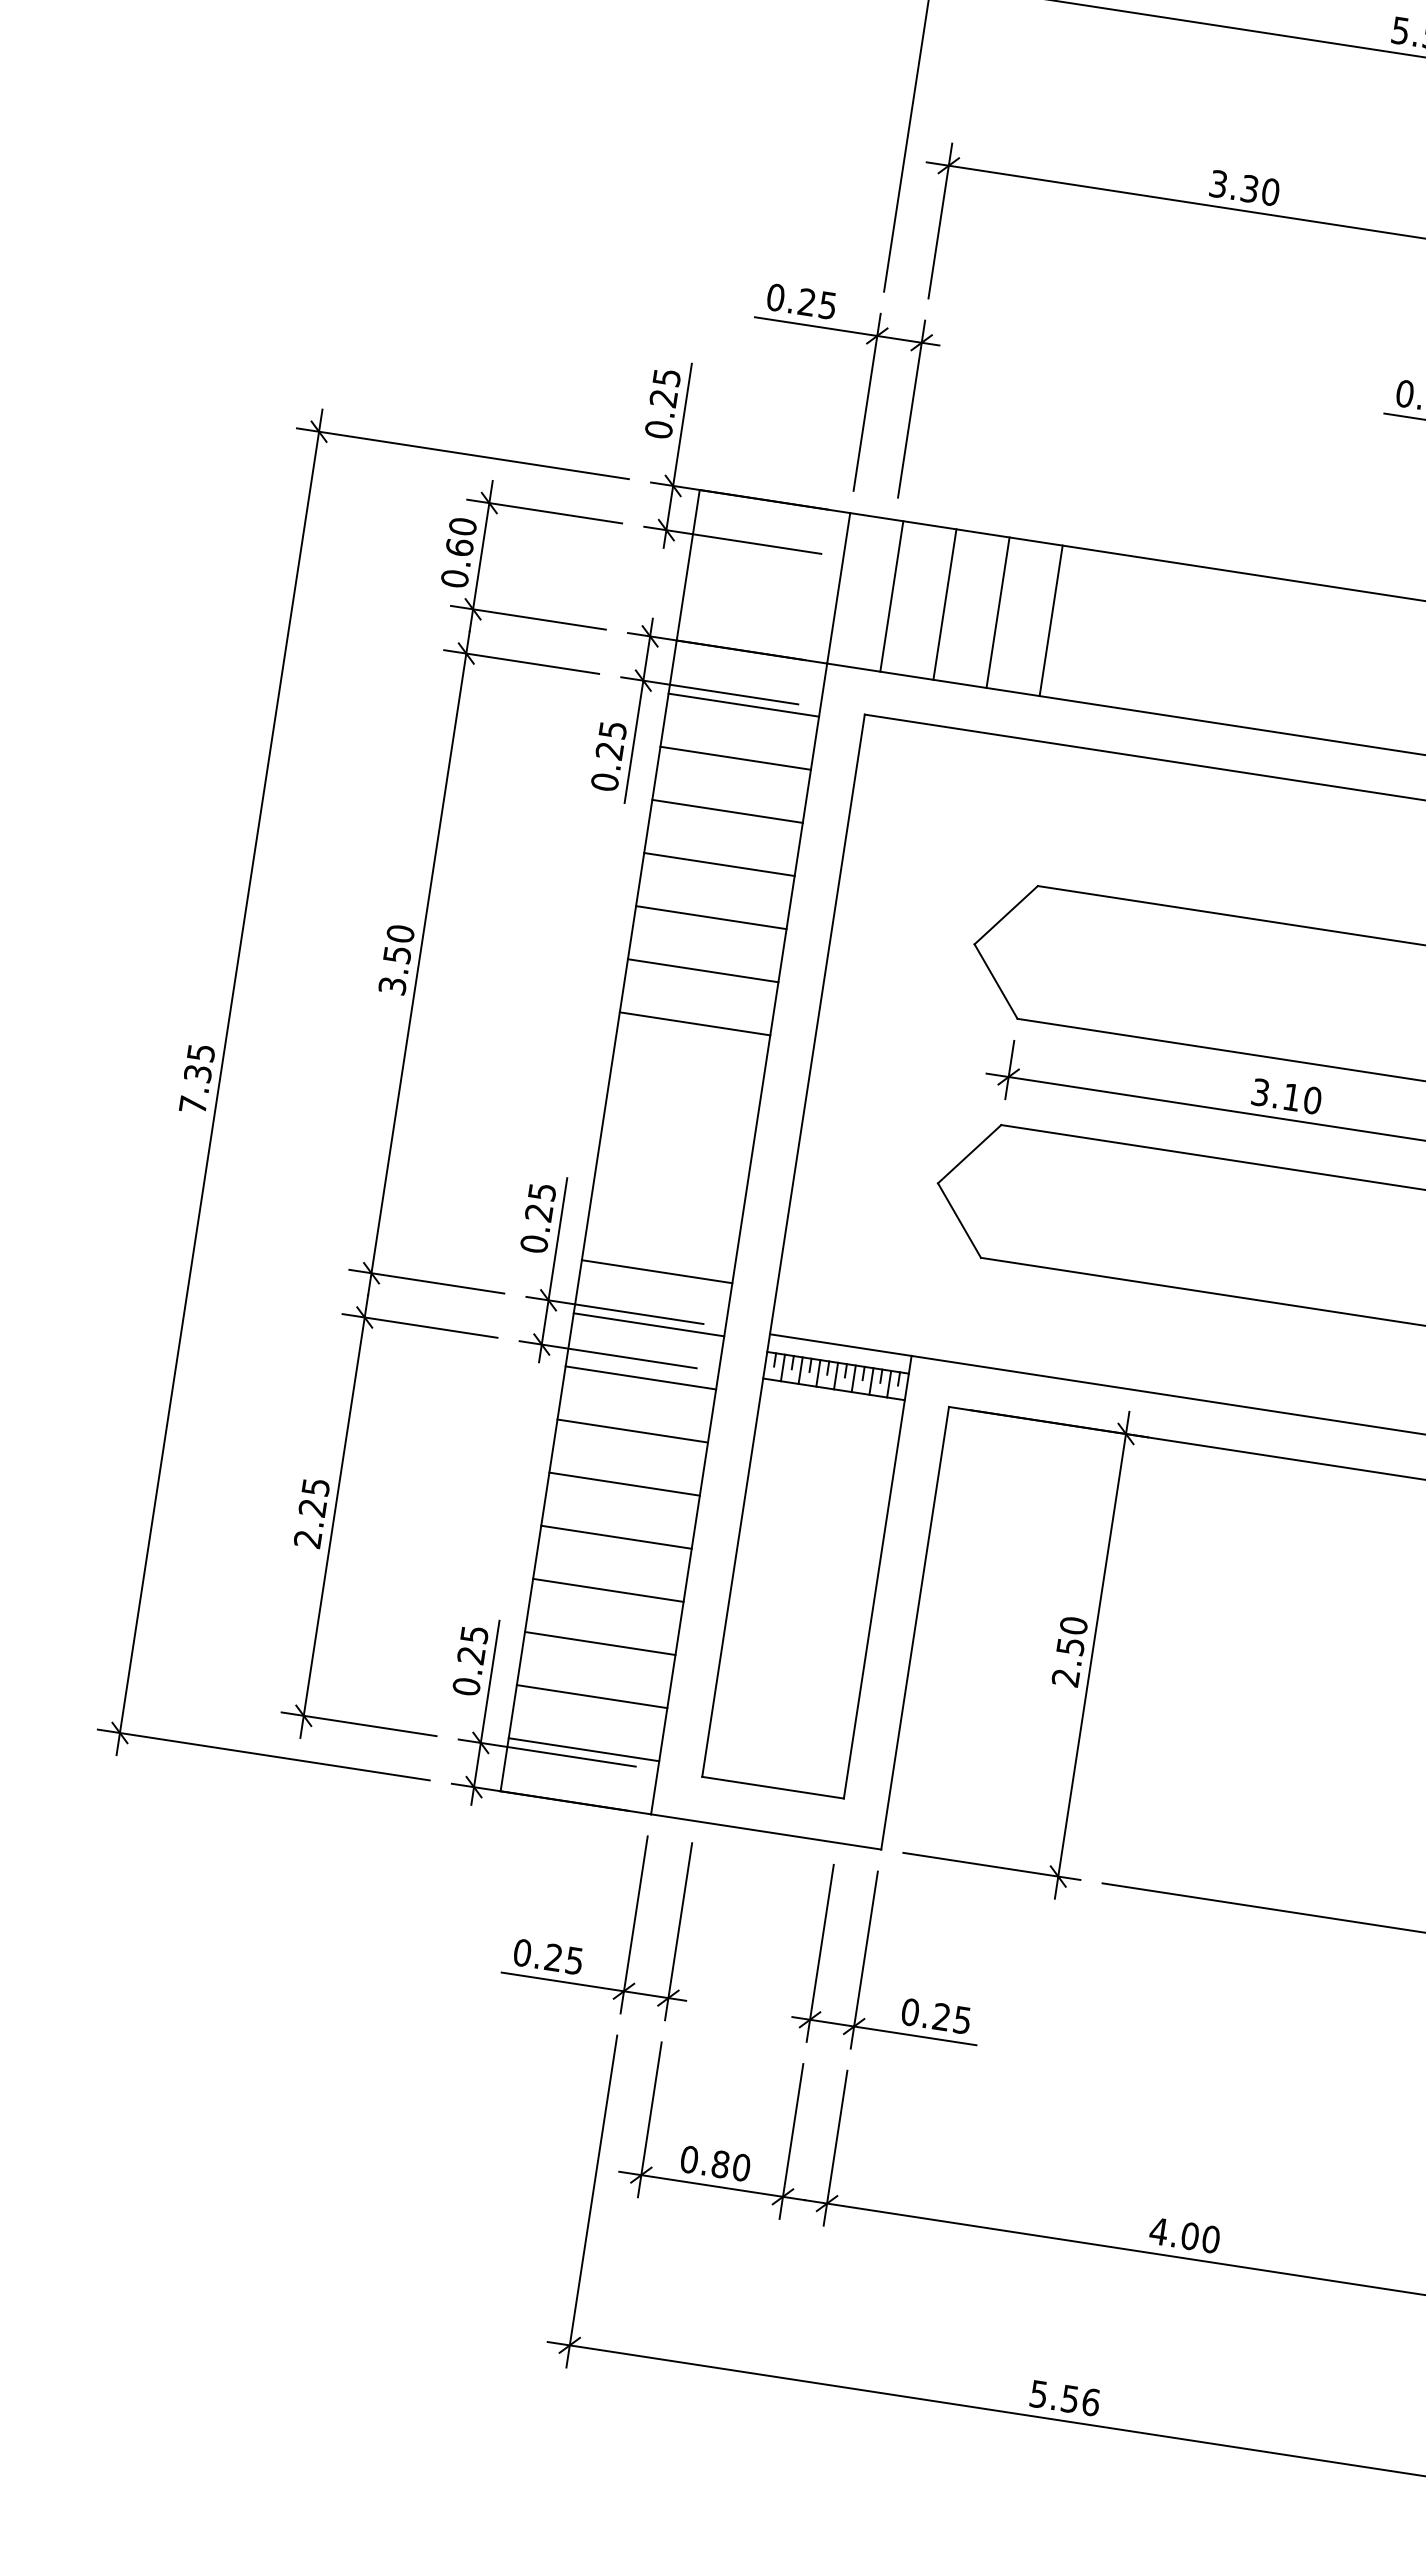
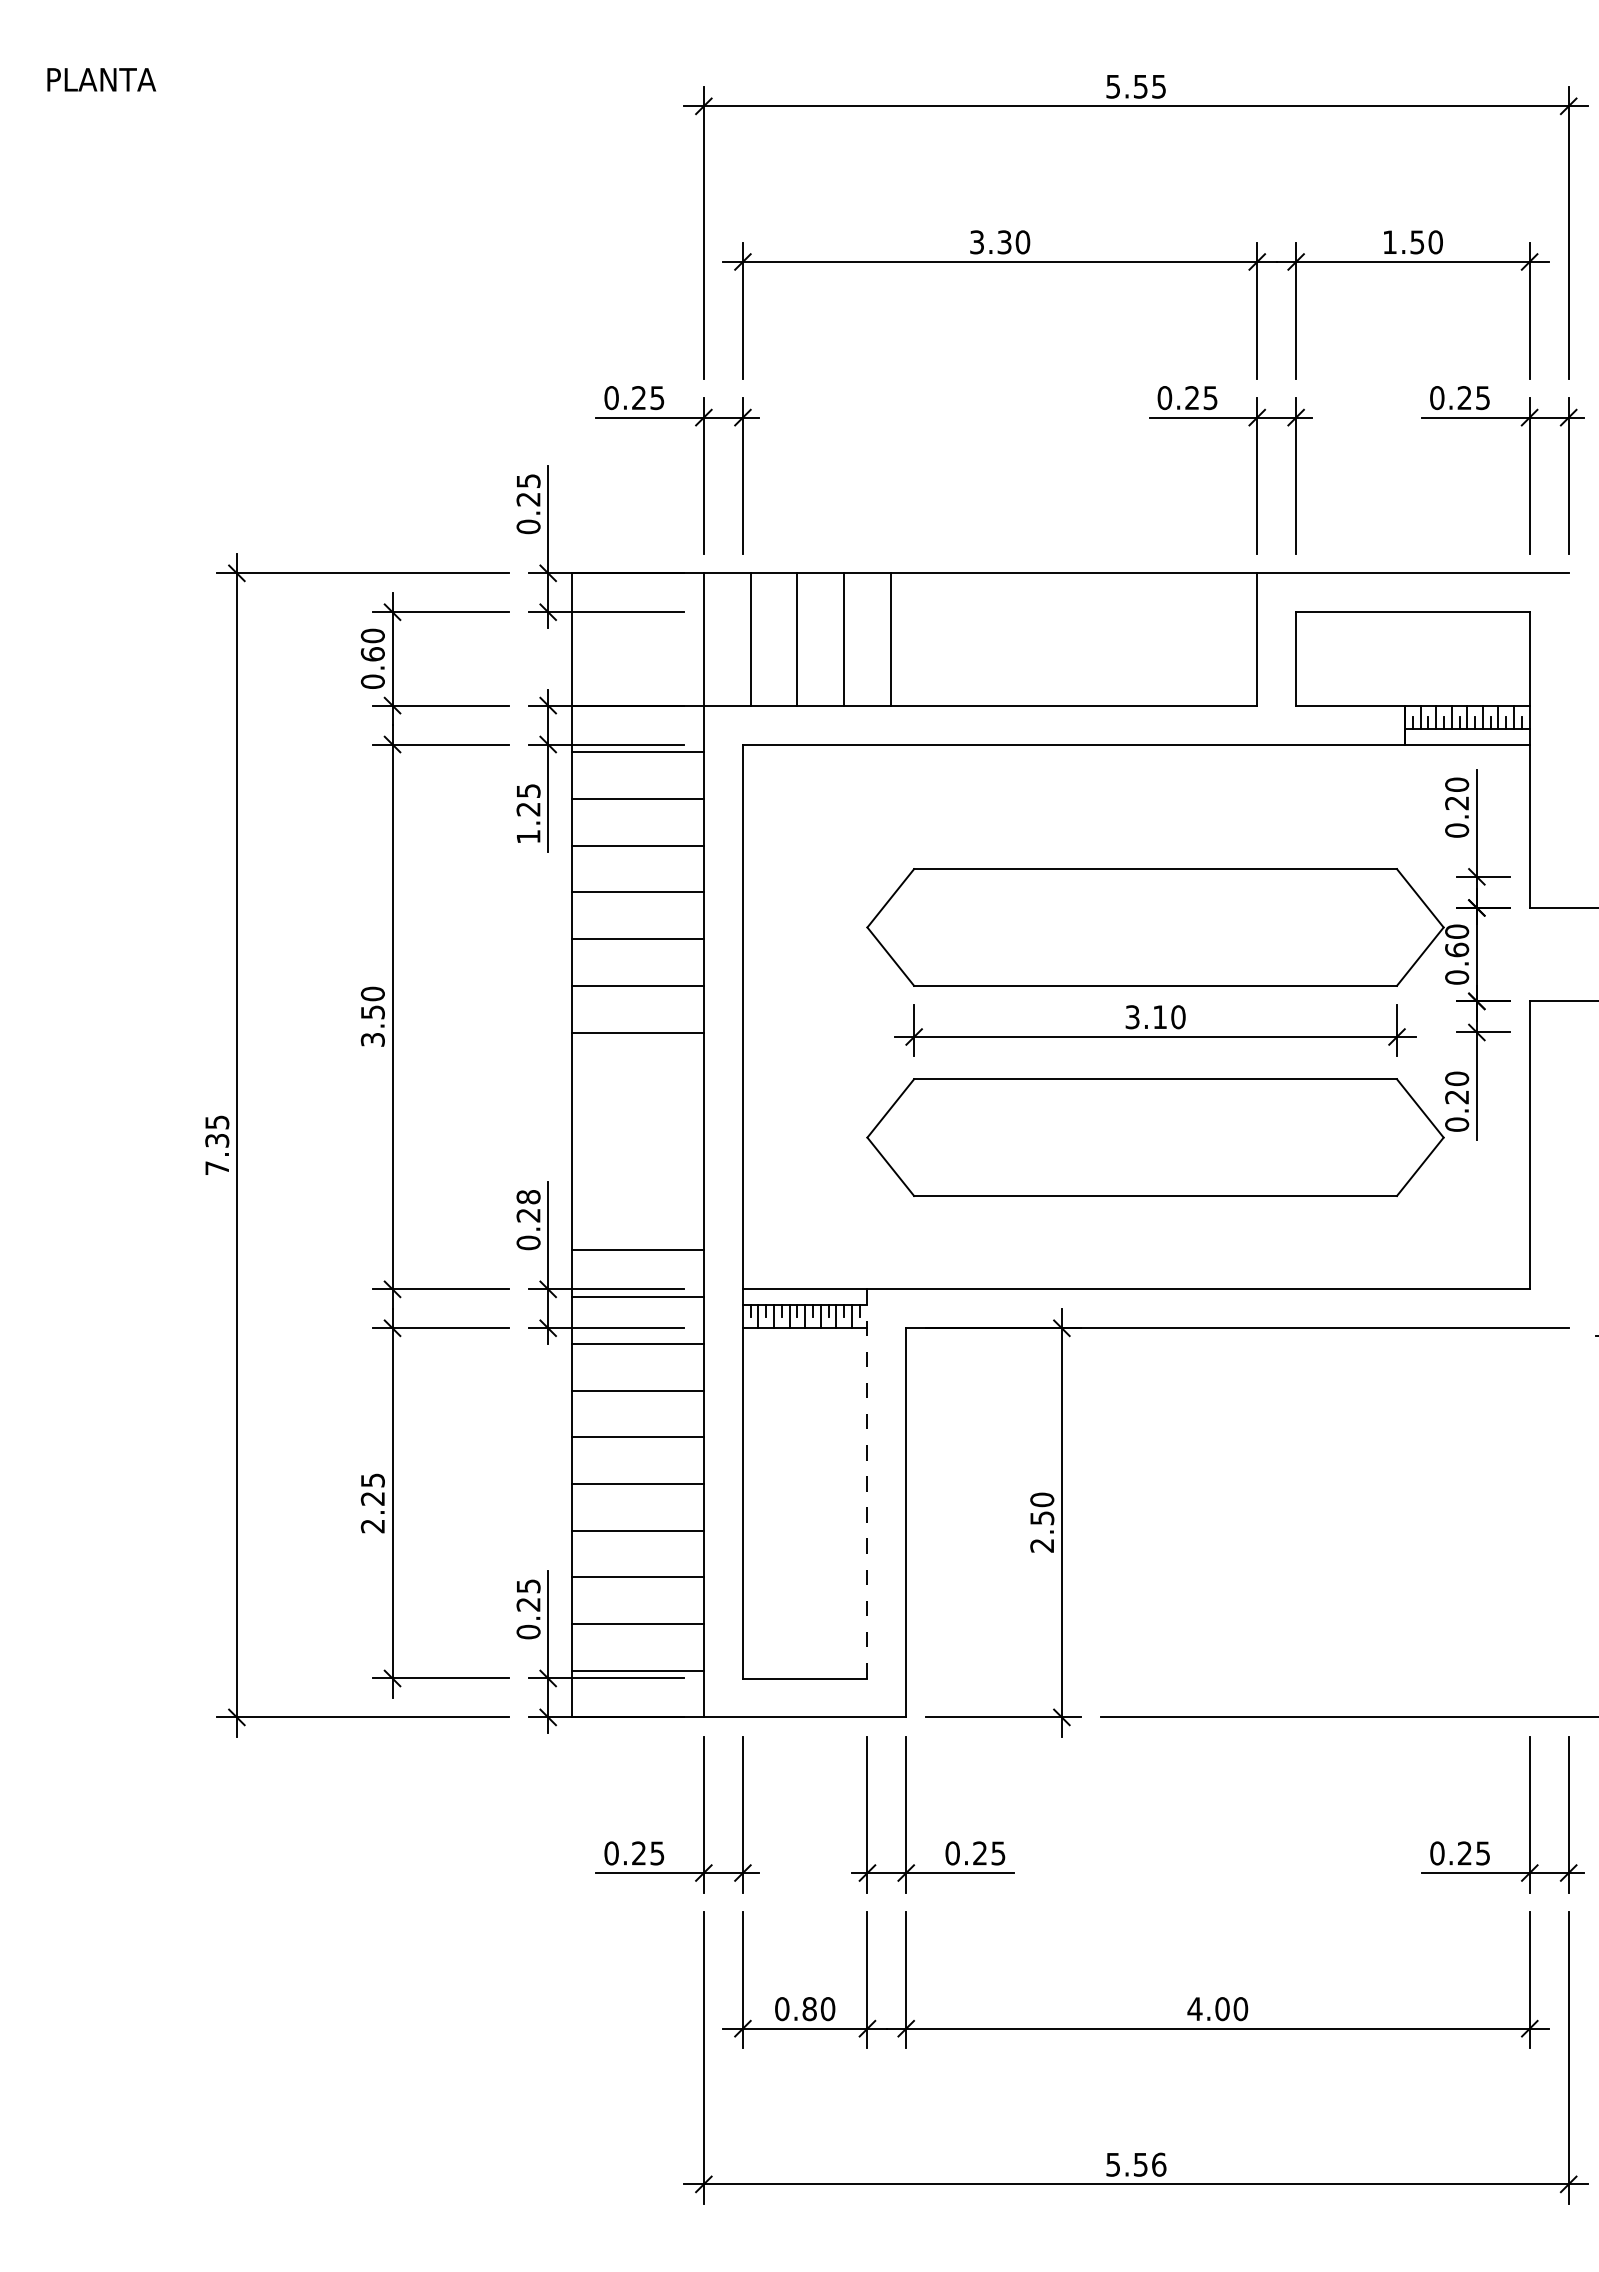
text: (604, 781) -> (528, 836), 0.25 -> 1.25
text: (542, 1192) -> (528, 1197), 0.25 -> 0.28
line: (877, 1576) -> (867, 1483), solid -> dashed

